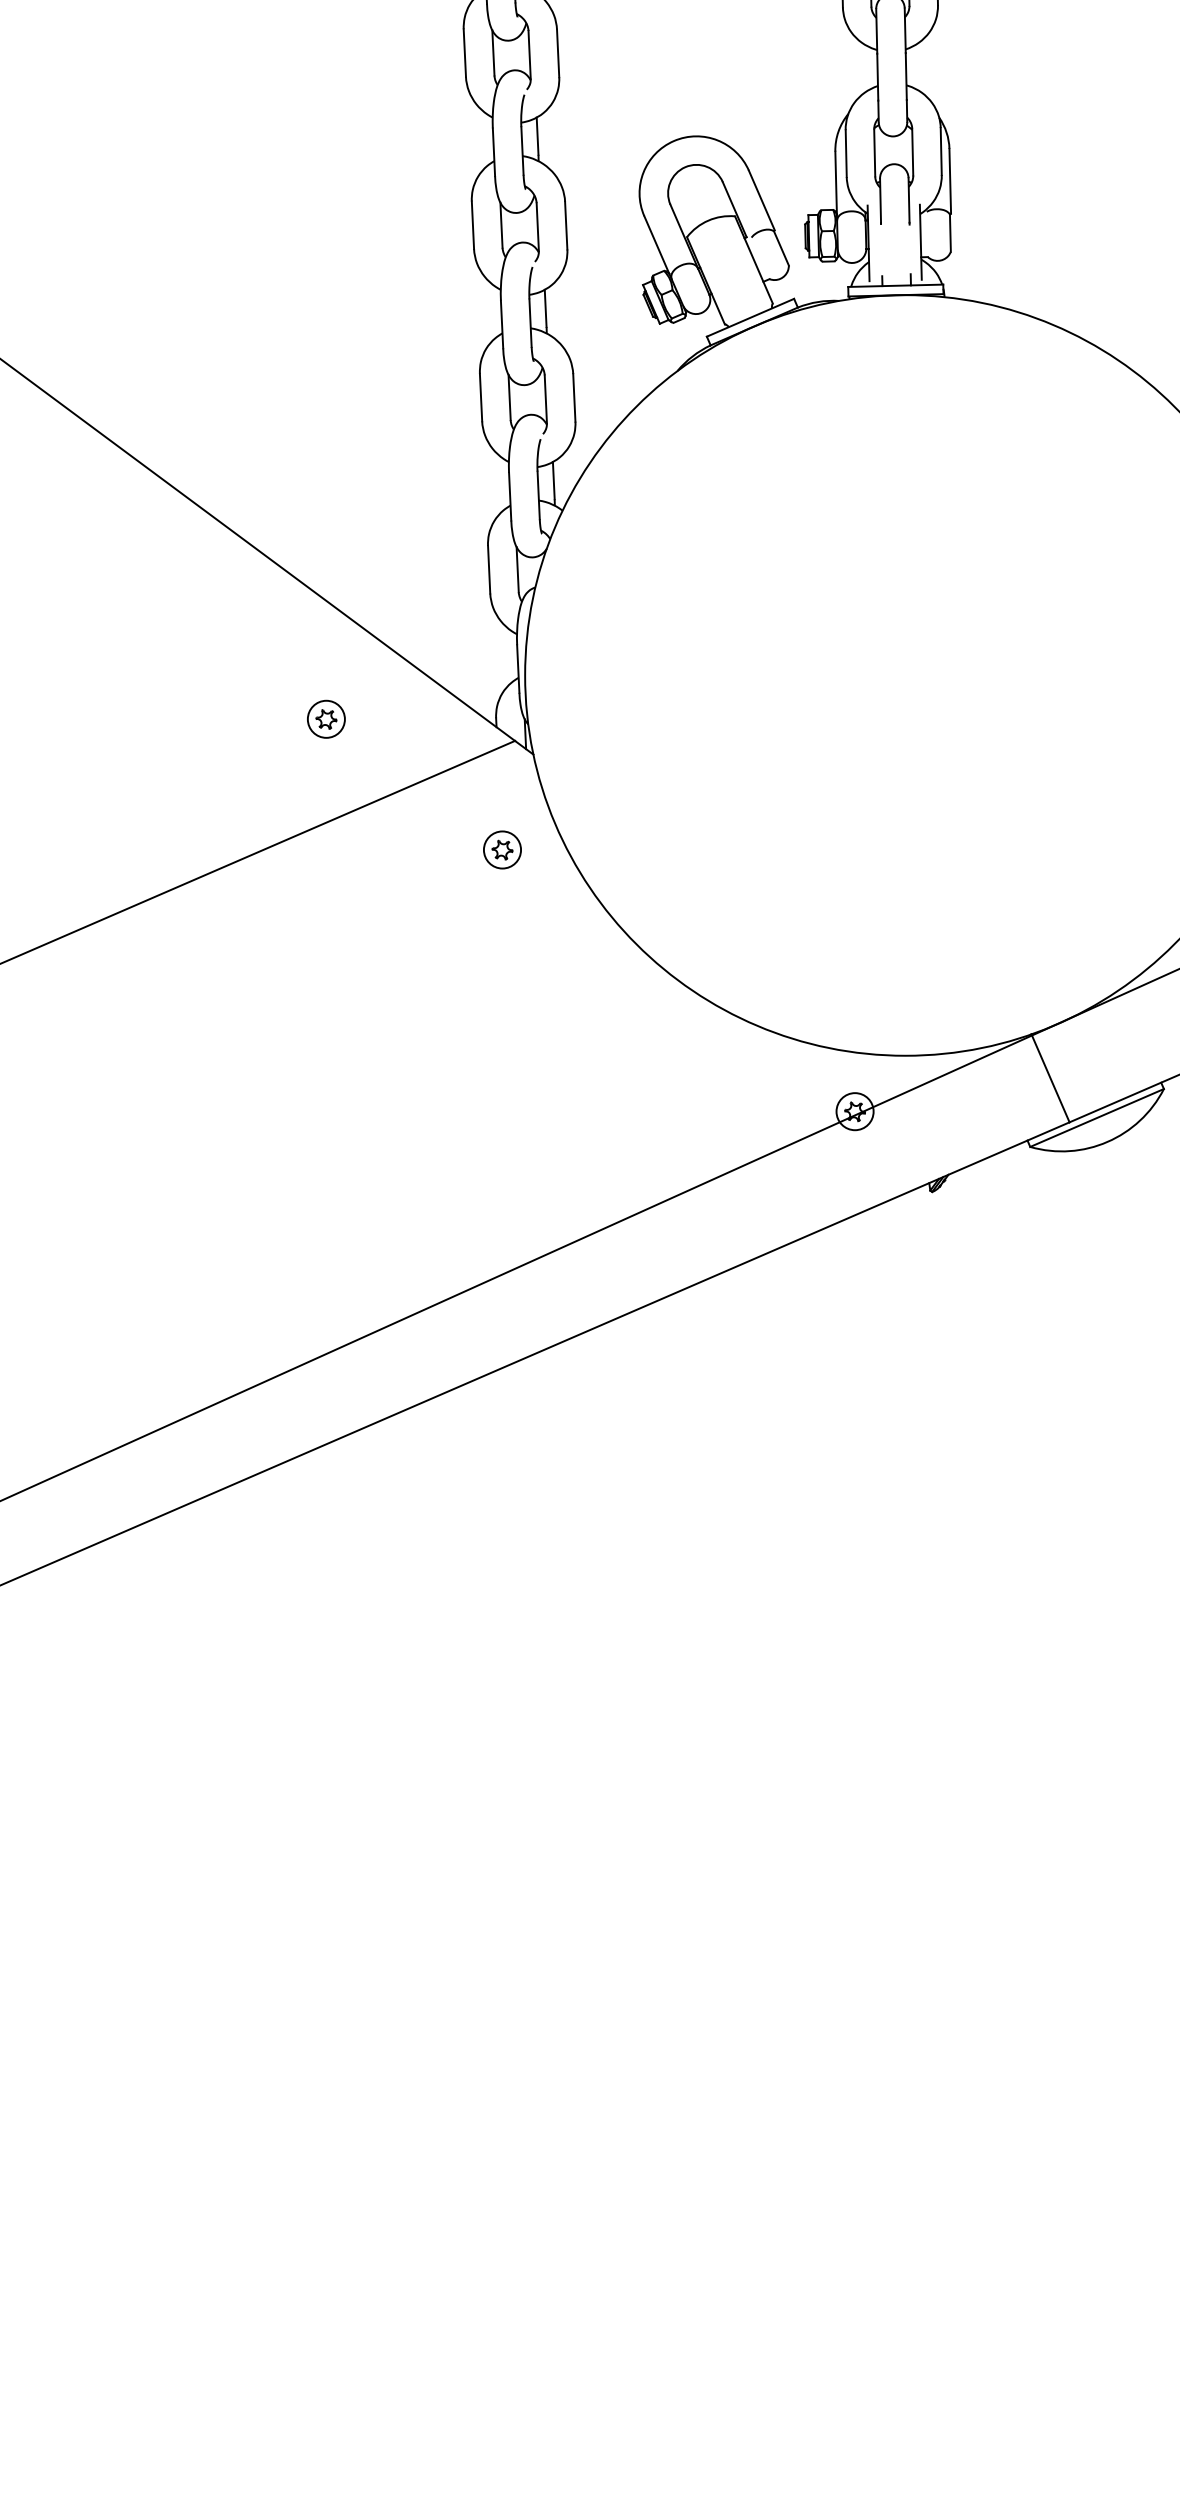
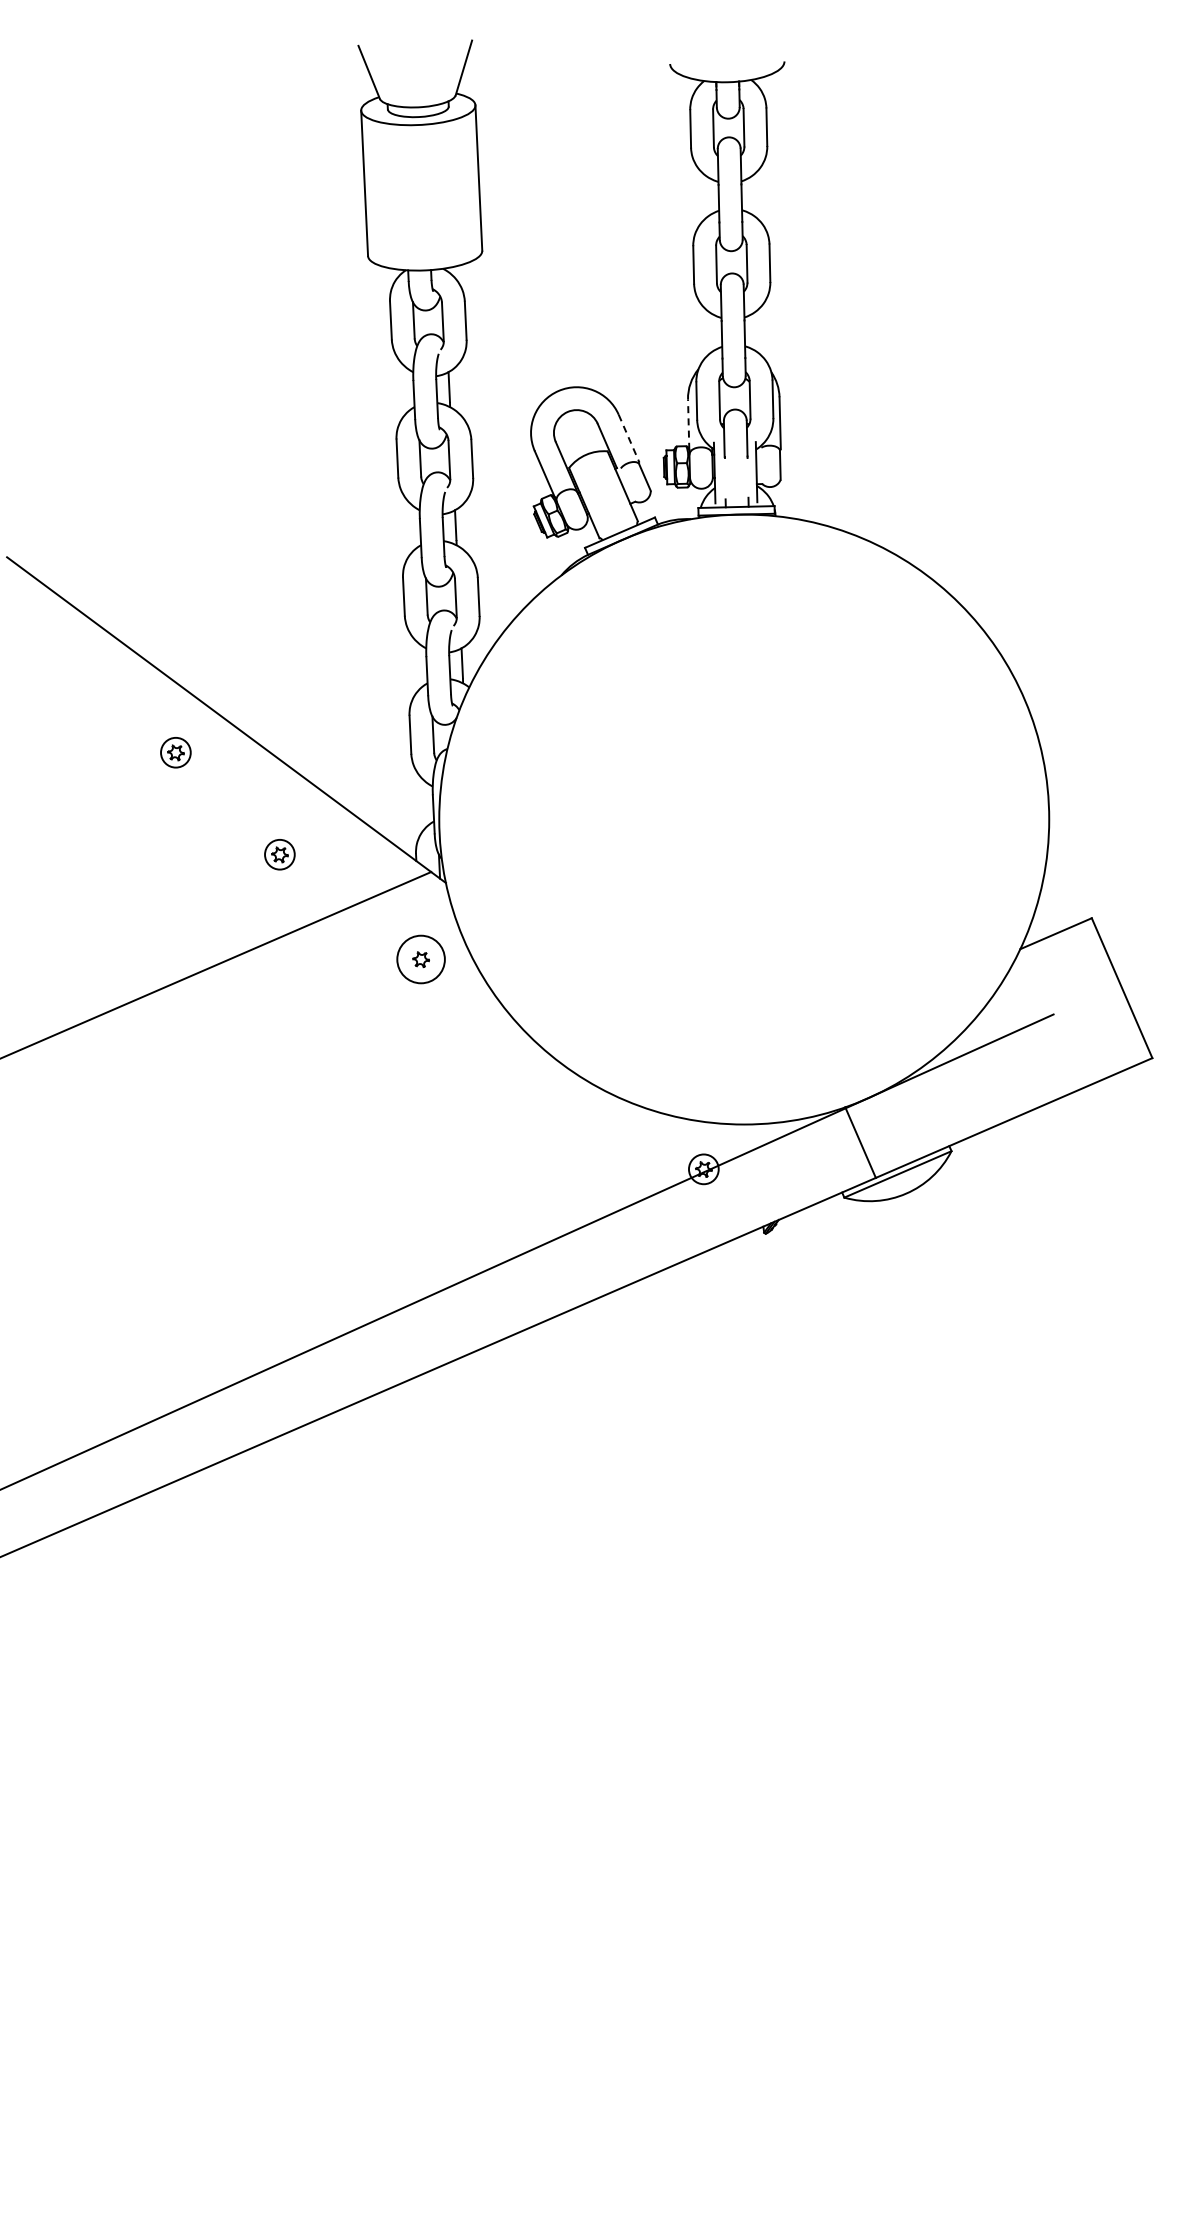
line: (835, 182) -> (688, 424), solid -> dashed
line: (762, 201) -> (629, 439), solid -> dashed
part: (196, 591) -> (175, 752), added
circle: (501, 849) -> (420, 959), size x1.6

